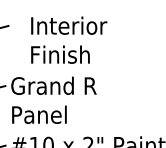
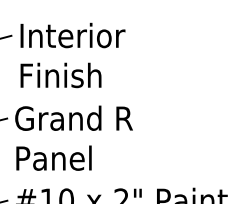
text: (68, 40) -> (72, 55), moved

